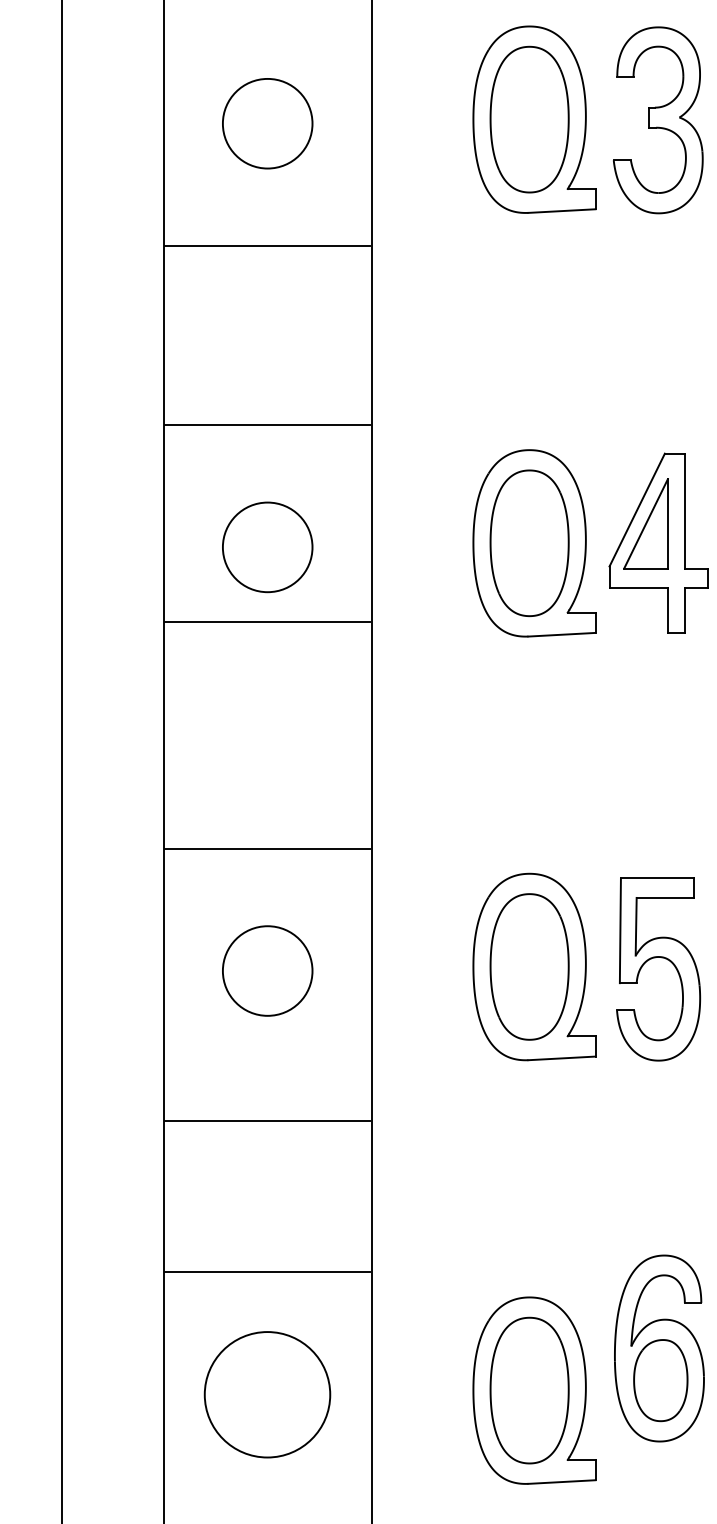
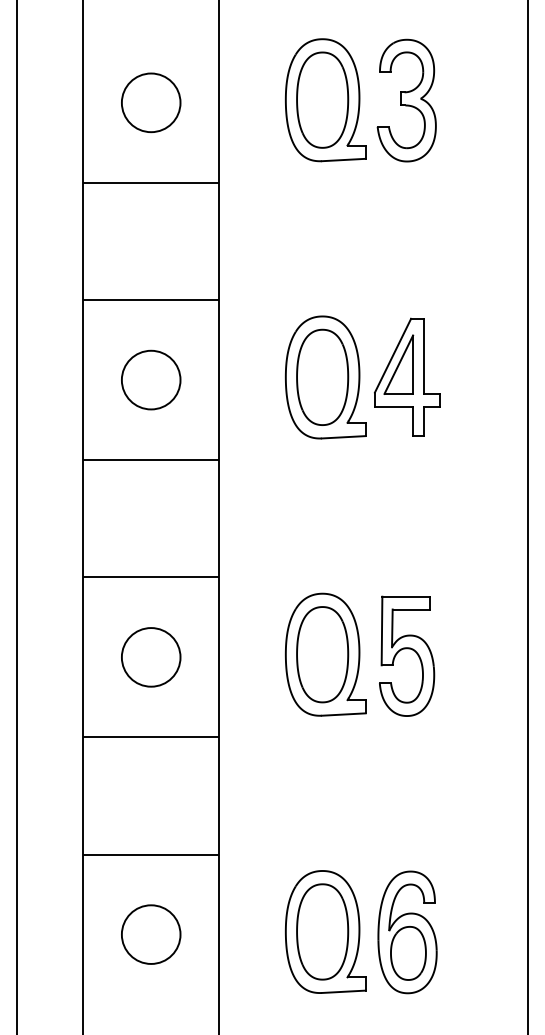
line: (268, 622) -> (151, 460), moved
line: (268, 1120) -> (151, 737), moved
part: (659, 1348) -> (407, 932), moved
circle: (268, 1394) -> (151, 934), size x0.71

